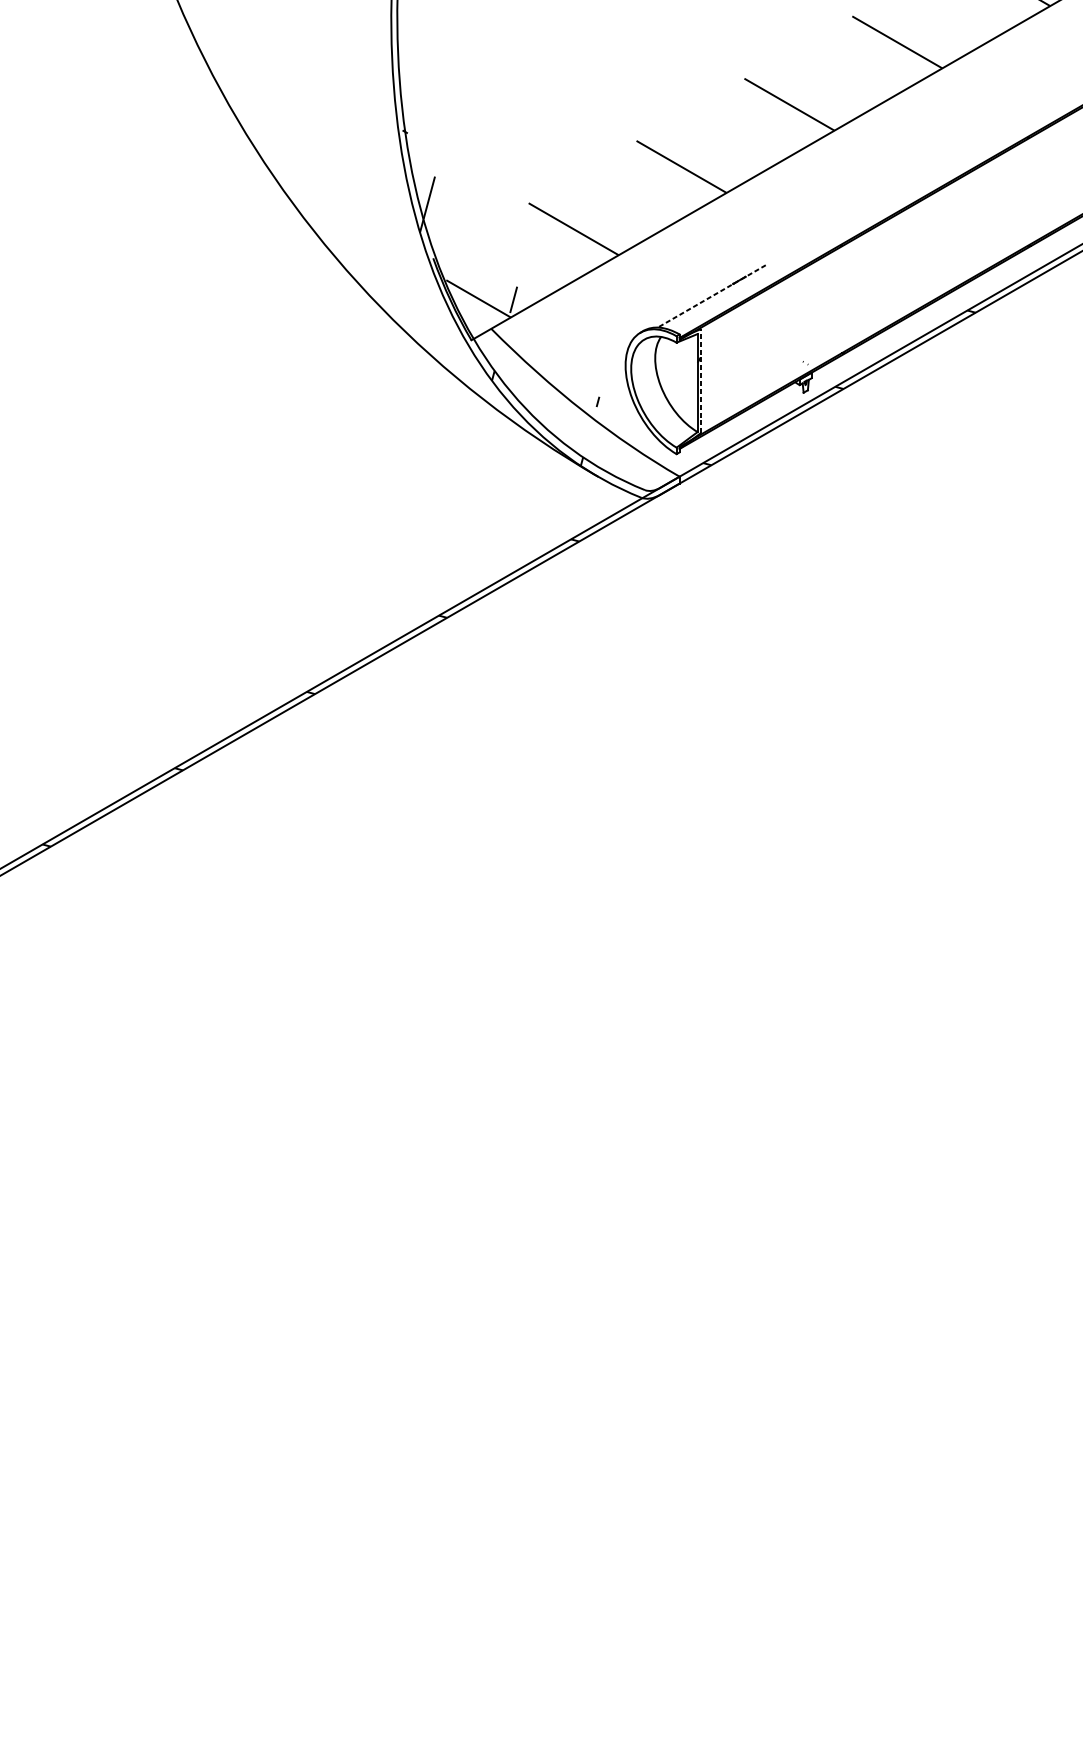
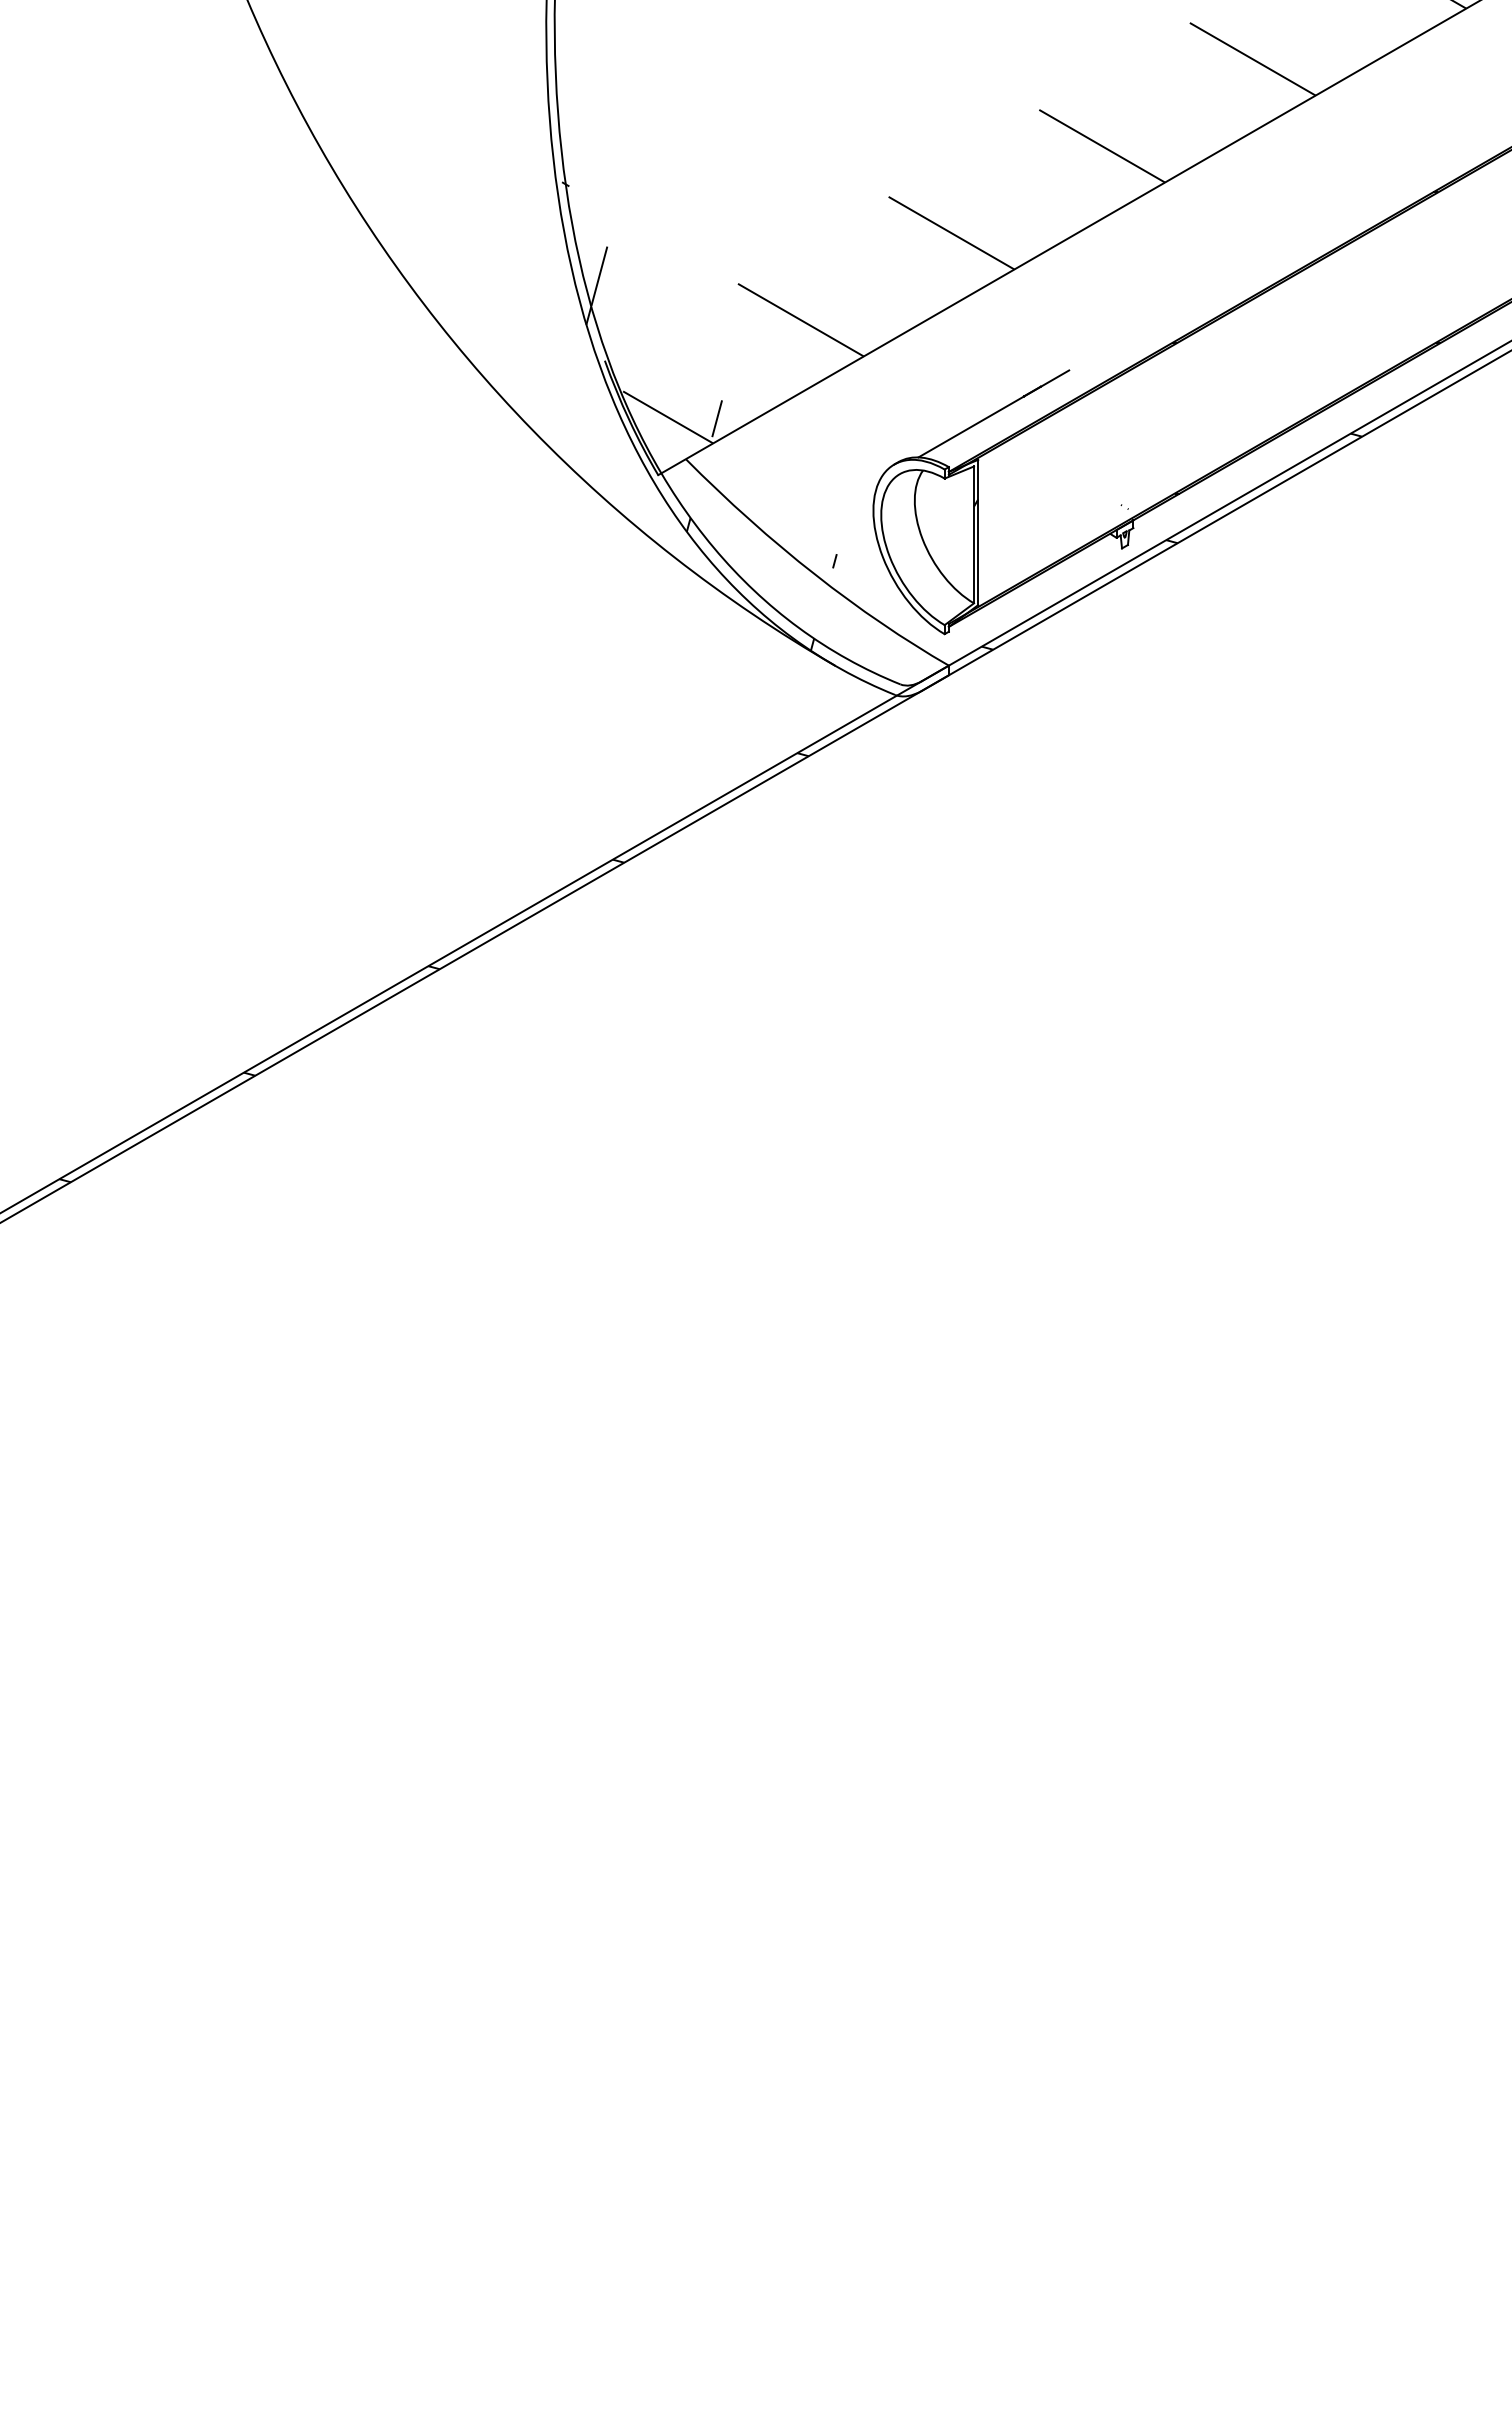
line: (711, 296) -> (993, 414), dashed -> solid
line: (700, 381) -> (978, 532), dashed -> solid

